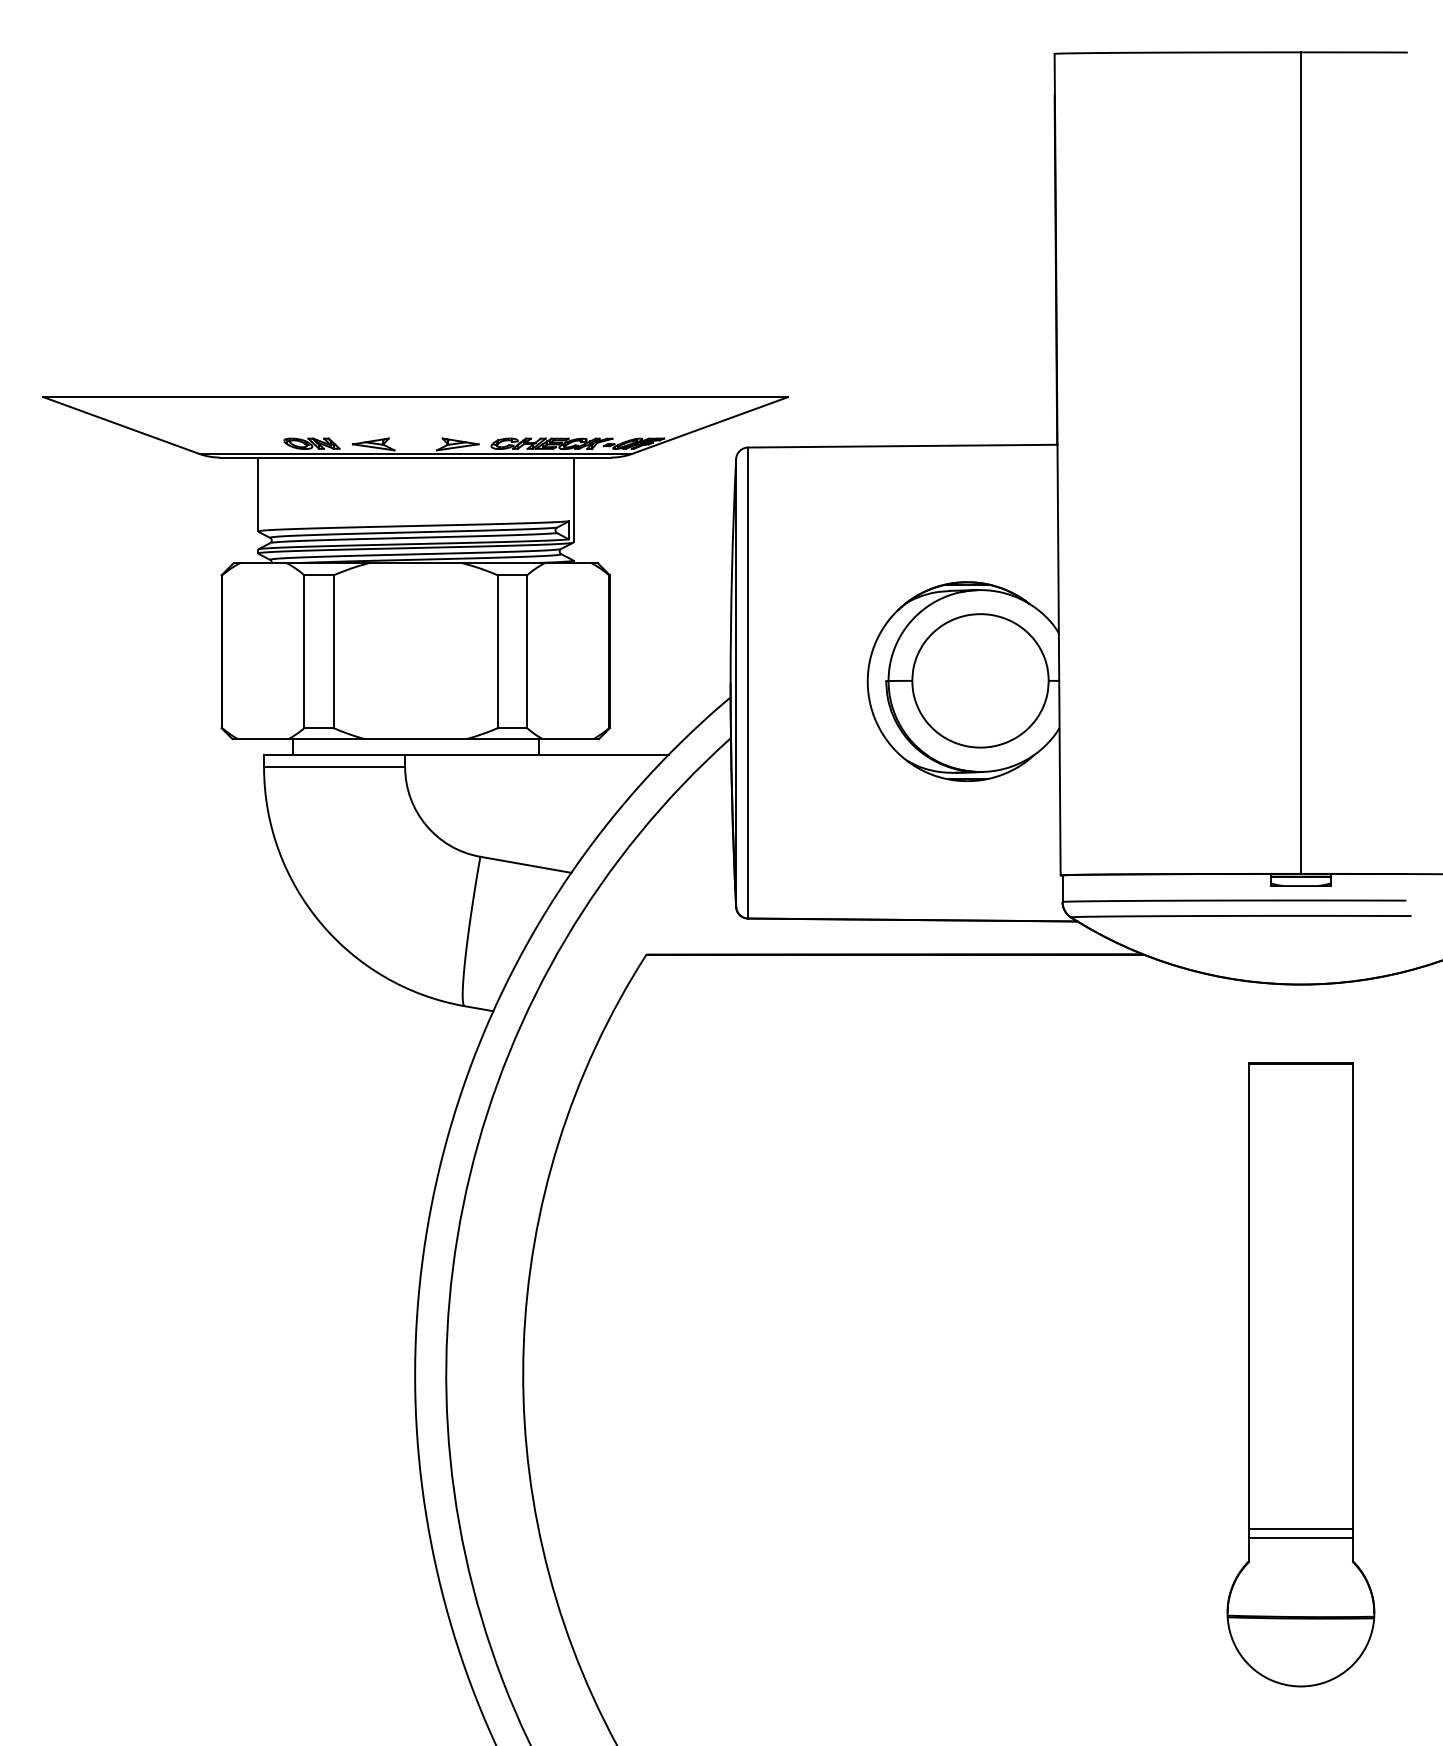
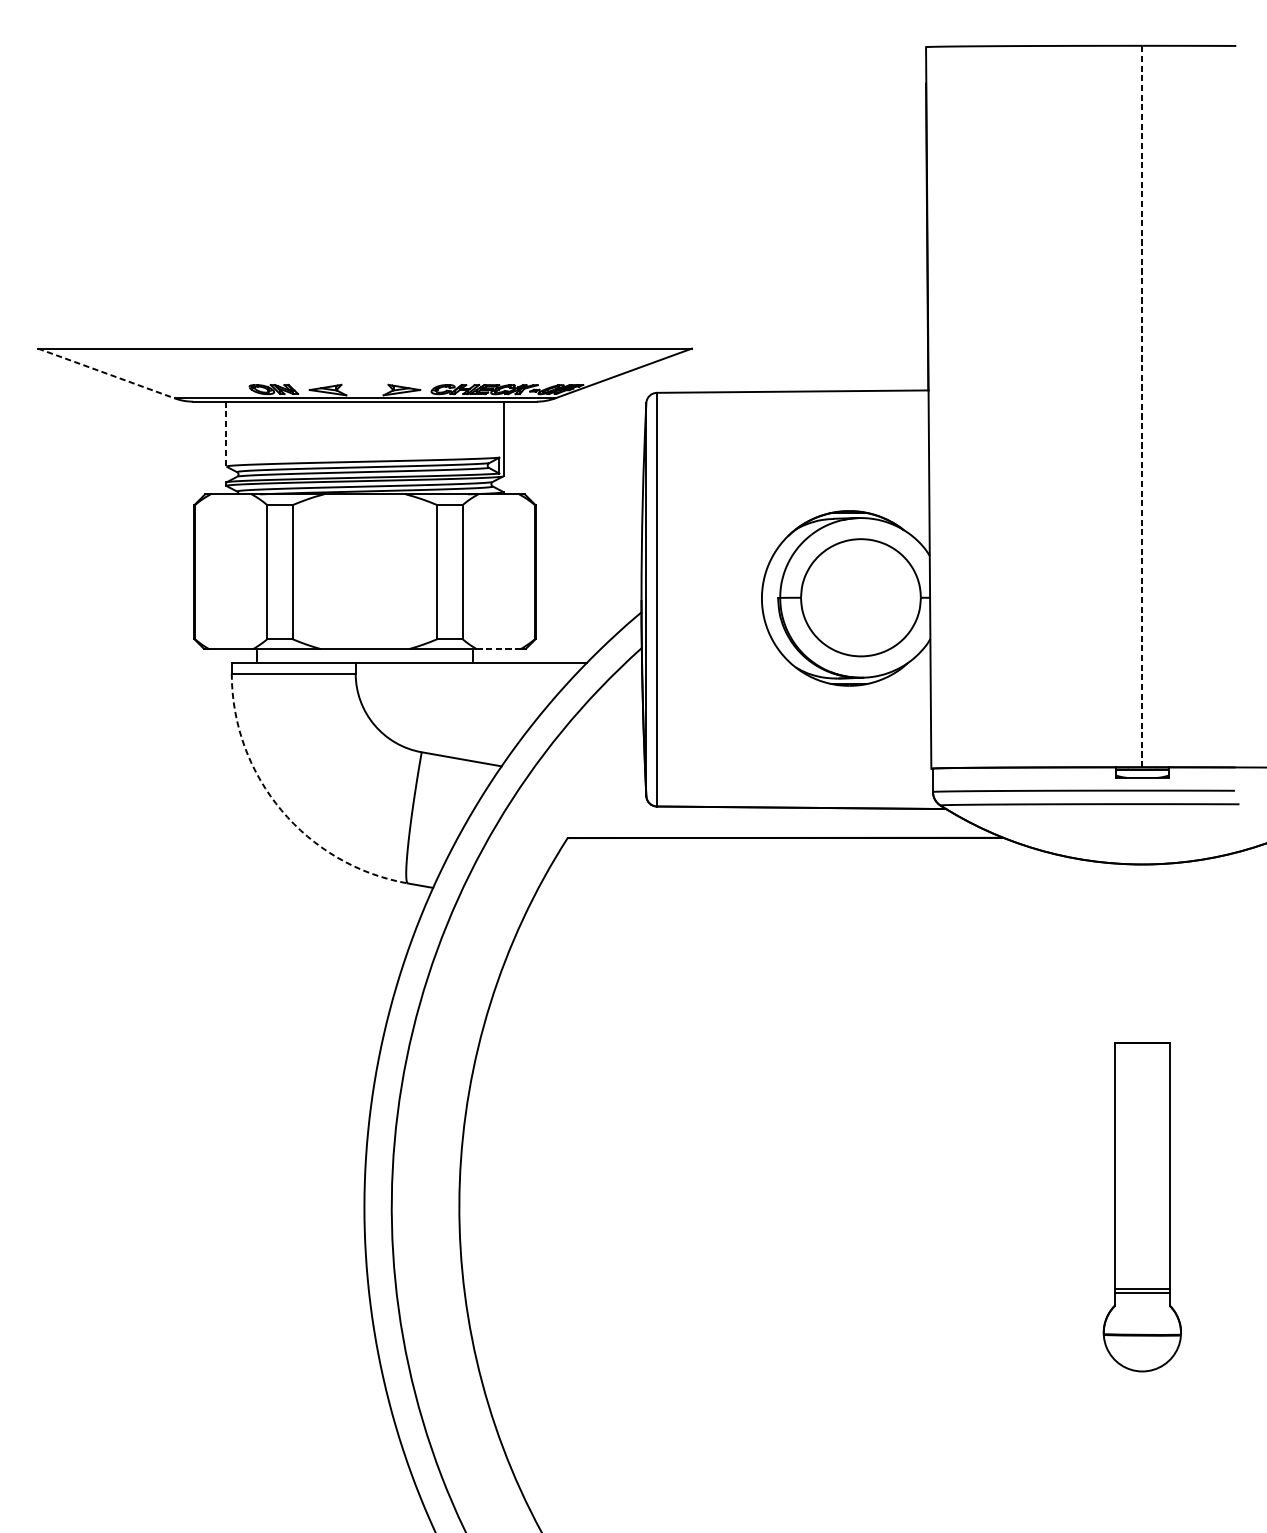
line: (121, 425) -> (106, 373), solid -> dashed
line: (1300, 463) -> (1141, 406), solid -> dashed
line: (258, 494) -> (226, 434), solid -> dashed
line: (568, 739) -> (499, 649), solid -> dashed
arc: (320, 923) -> (281, 810), solid -> dashed
part: (1300, 1374) -> (1141, 1206), size x0.6

